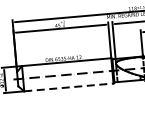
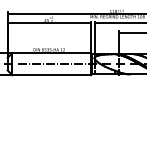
line: (69, 87) -> (52, 75), dashed -> solid

